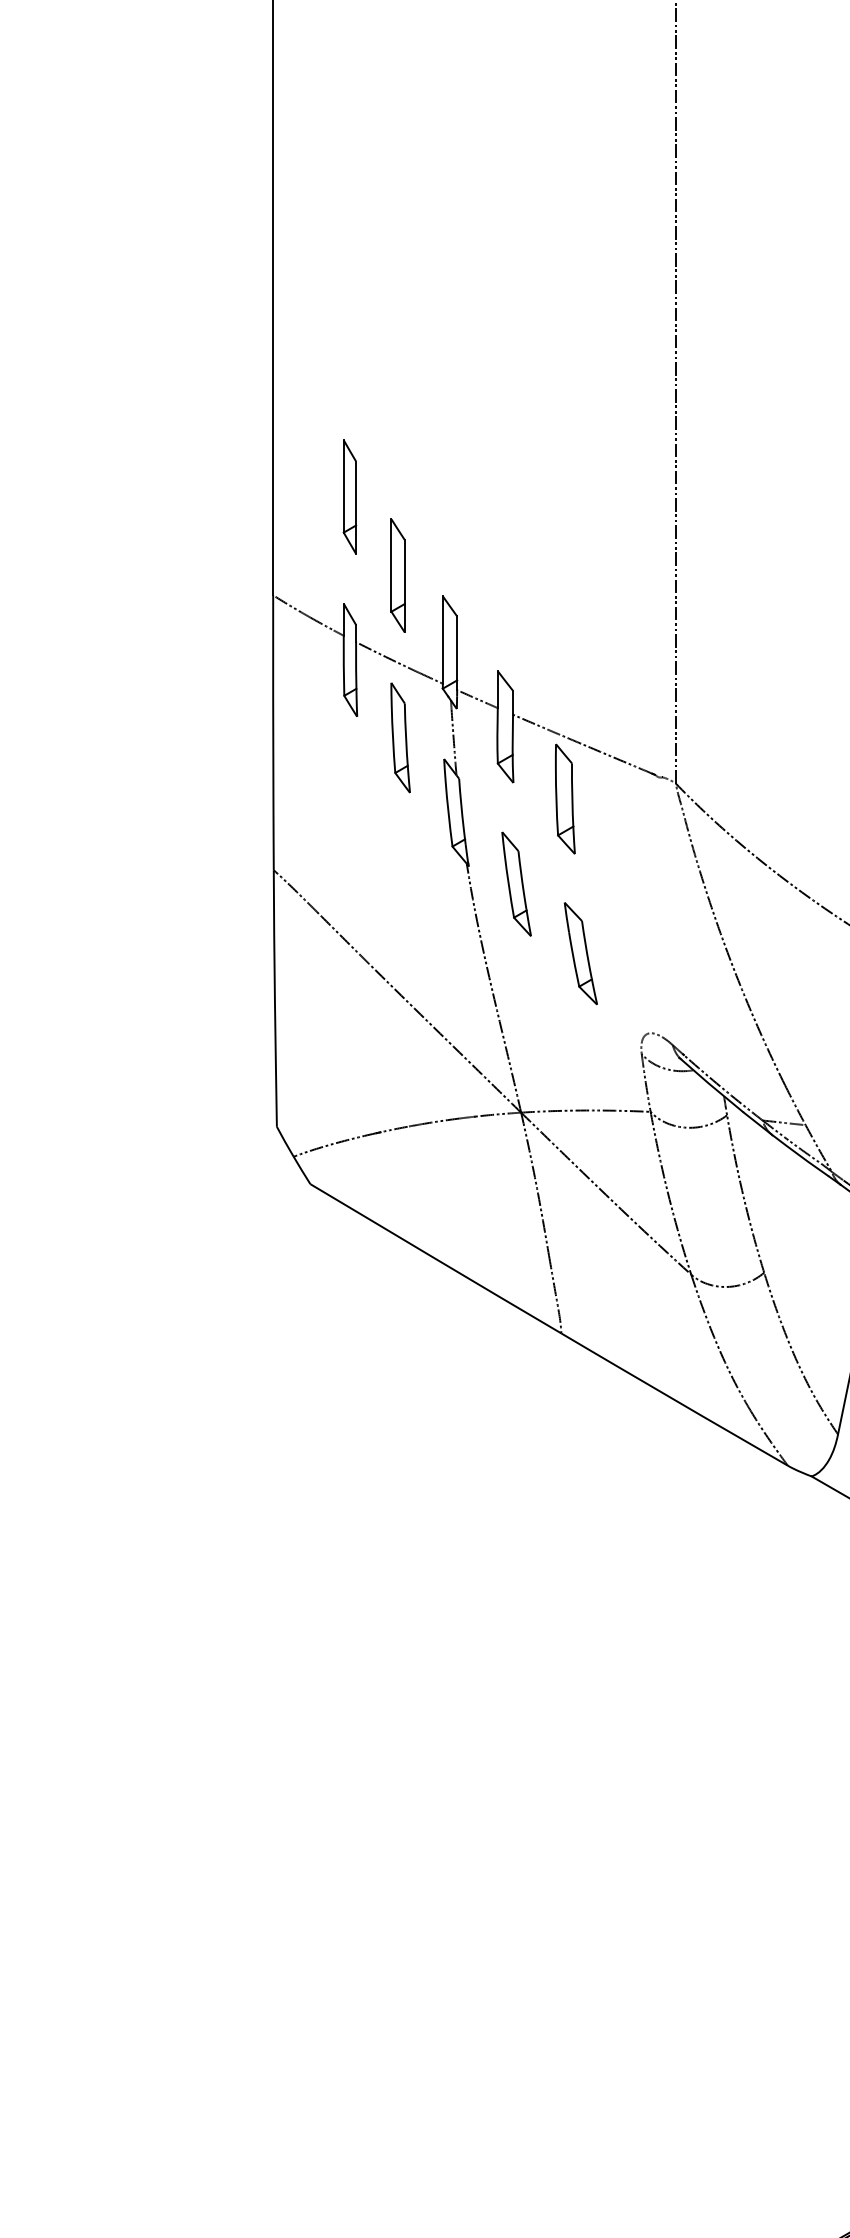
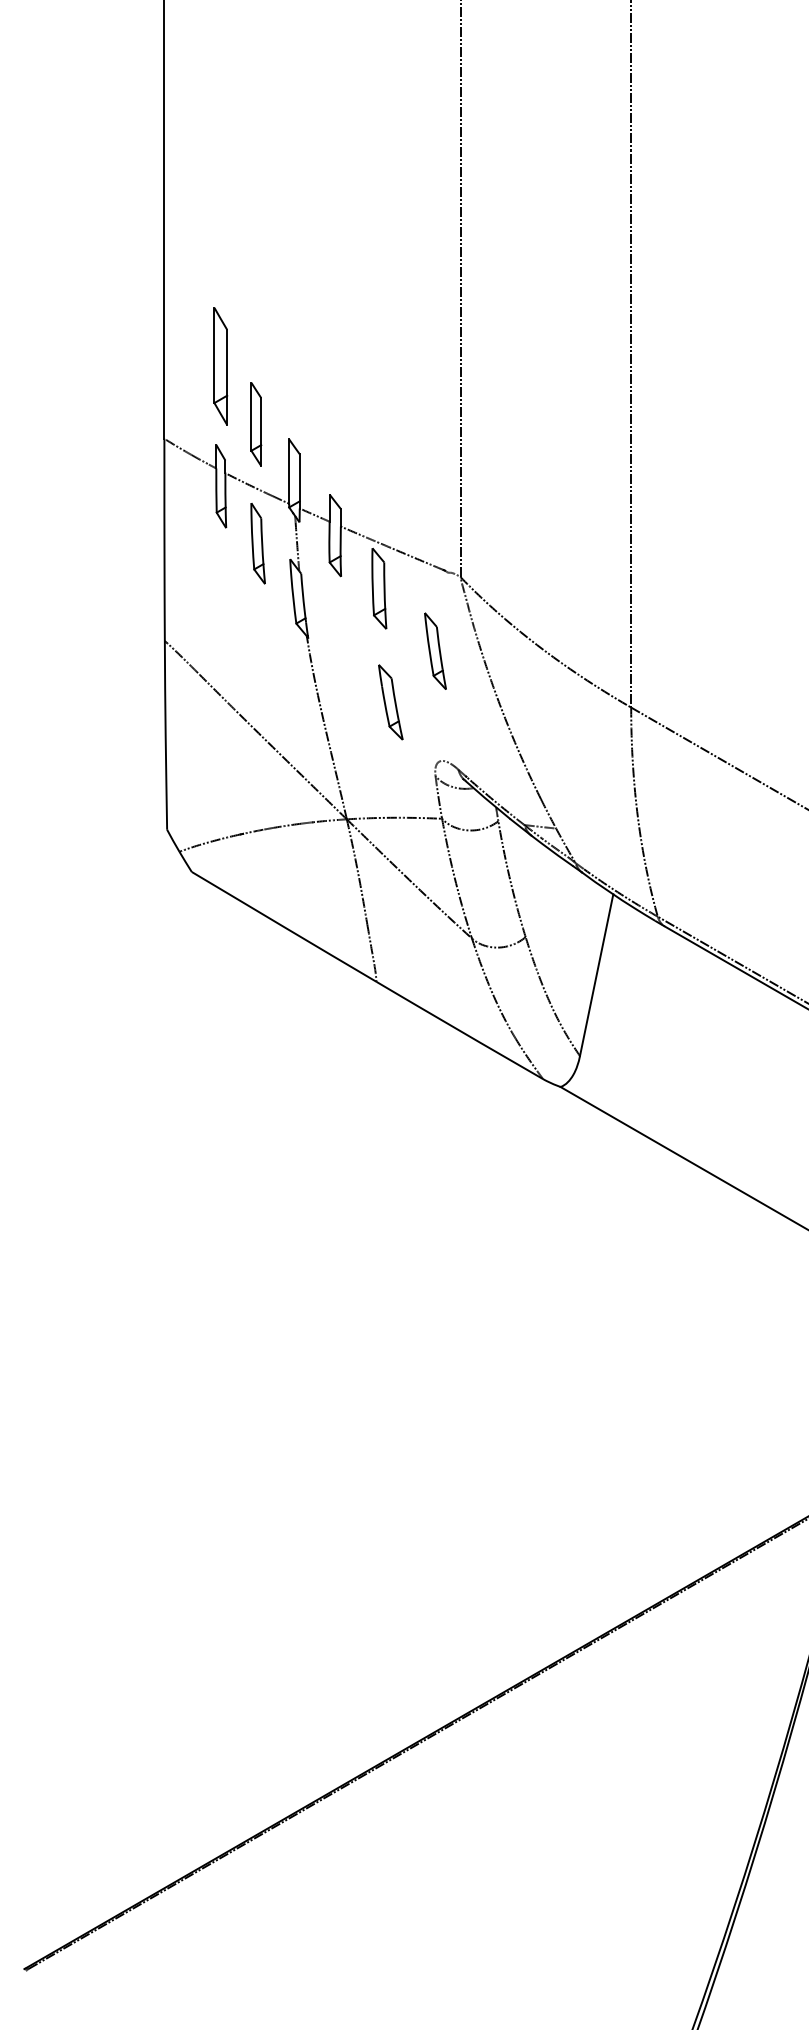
part: (349, 497) -> (220, 366), size x1.4
part: (516, 883) -> (435, 650), moved

